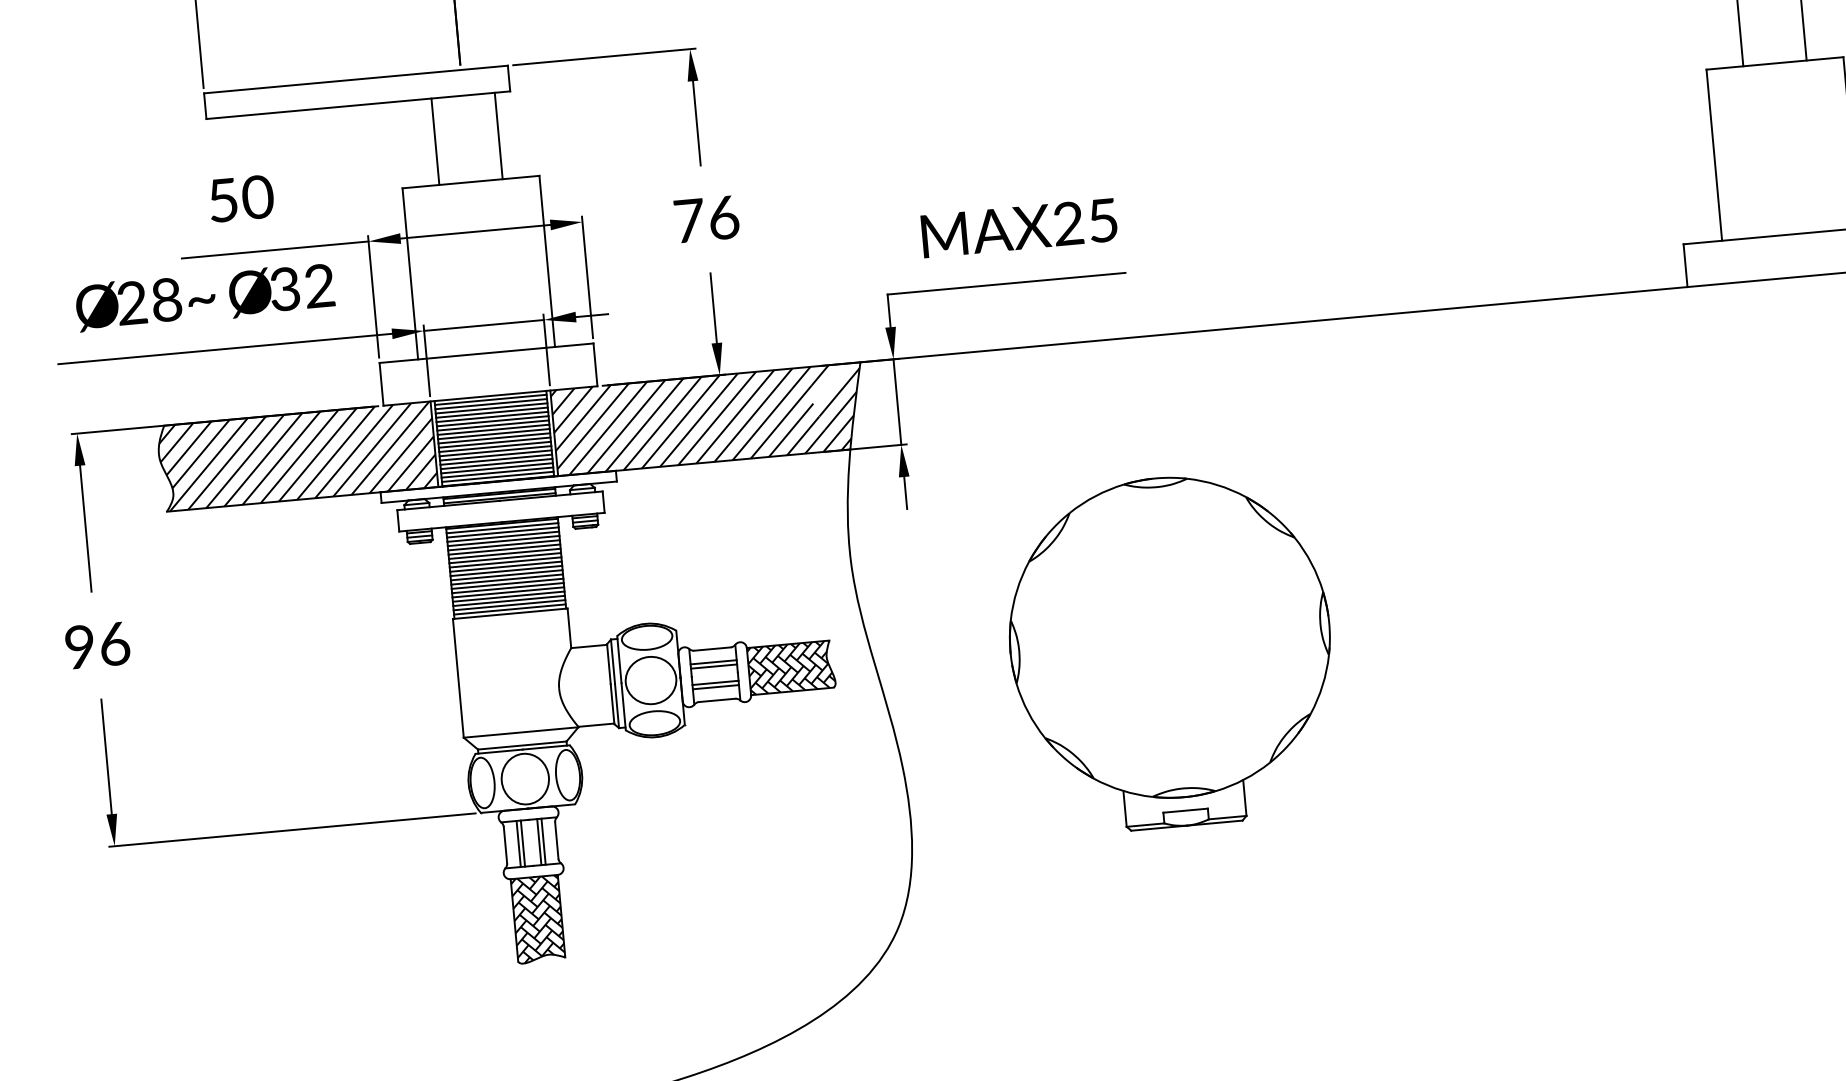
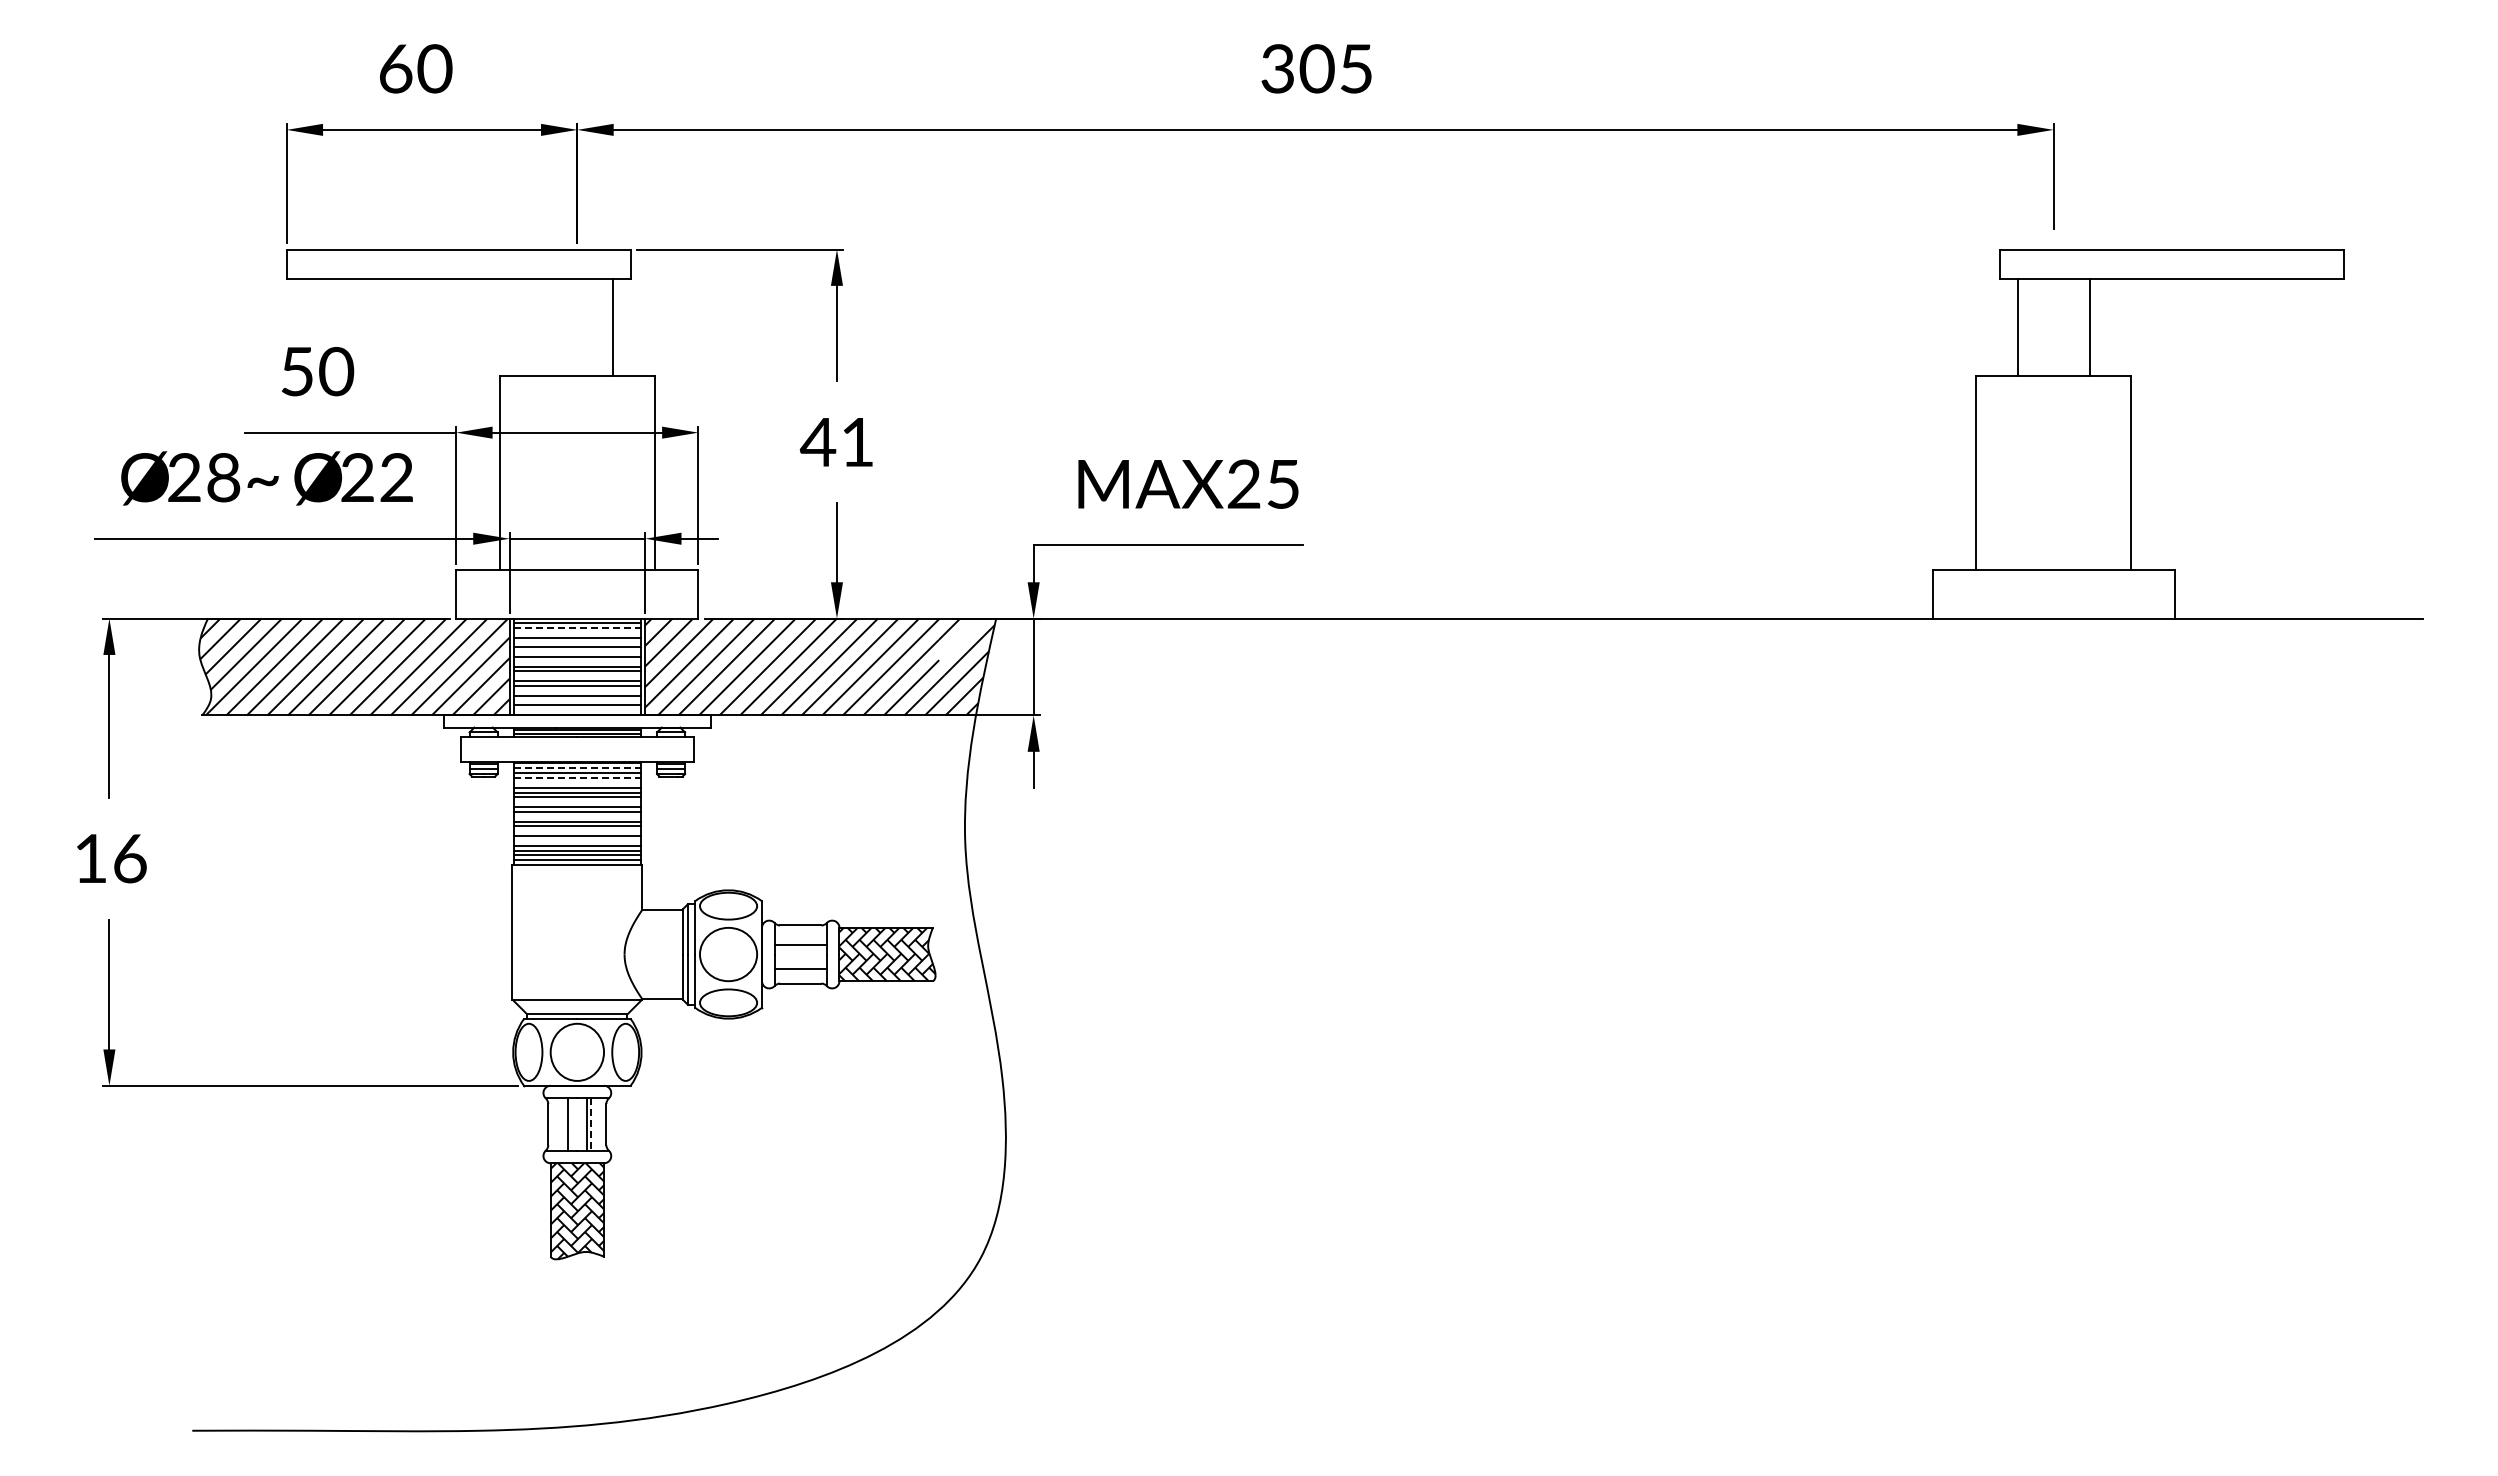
line: (435, 141) -> (541, 327), removed
text: (705, 219) -> (836, 442), 76 -> 41
text: (285, 289) -> (357, 478), 32 -> 22
line: (491, 403) -> (577, 627), solid -> dashed
line: (491, 408) -> (577, 632), removed
line: (492, 417) -> (577, 642), removed
line: (493, 425) -> (577, 652), removed
line: (494, 433) -> (577, 661), removed
line: (495, 447) -> (577, 676), removed
line: (496, 459) -> (577, 690), removed
line: (497, 468) -> (577, 700), removed
line: (497, 477) -> (577, 710), removed
line: (502, 528) -> (577, 768), solid -> dashed
line: (503, 536) -> (577, 777), solid -> dashed
line: (503, 540) -> (577, 782), removed
line: (505, 558) -> (577, 802), removed
line: (506, 570) -> (577, 816), removed
line: (507, 584) -> (577, 831), removed
line: (508, 591) -> (577, 840), removed
text: (79, 647) -> (90, 858), 96 -> 16
part: (1171, 651) -> (1315, 975), removed
line: (713, 662) -> (800, 940), removed
line: (715, 682) -> (800, 963), removed
line: (543, 842) -> (591, 1125), solid -> dashed
line: (518, 843) -> (563, 1124), removed

